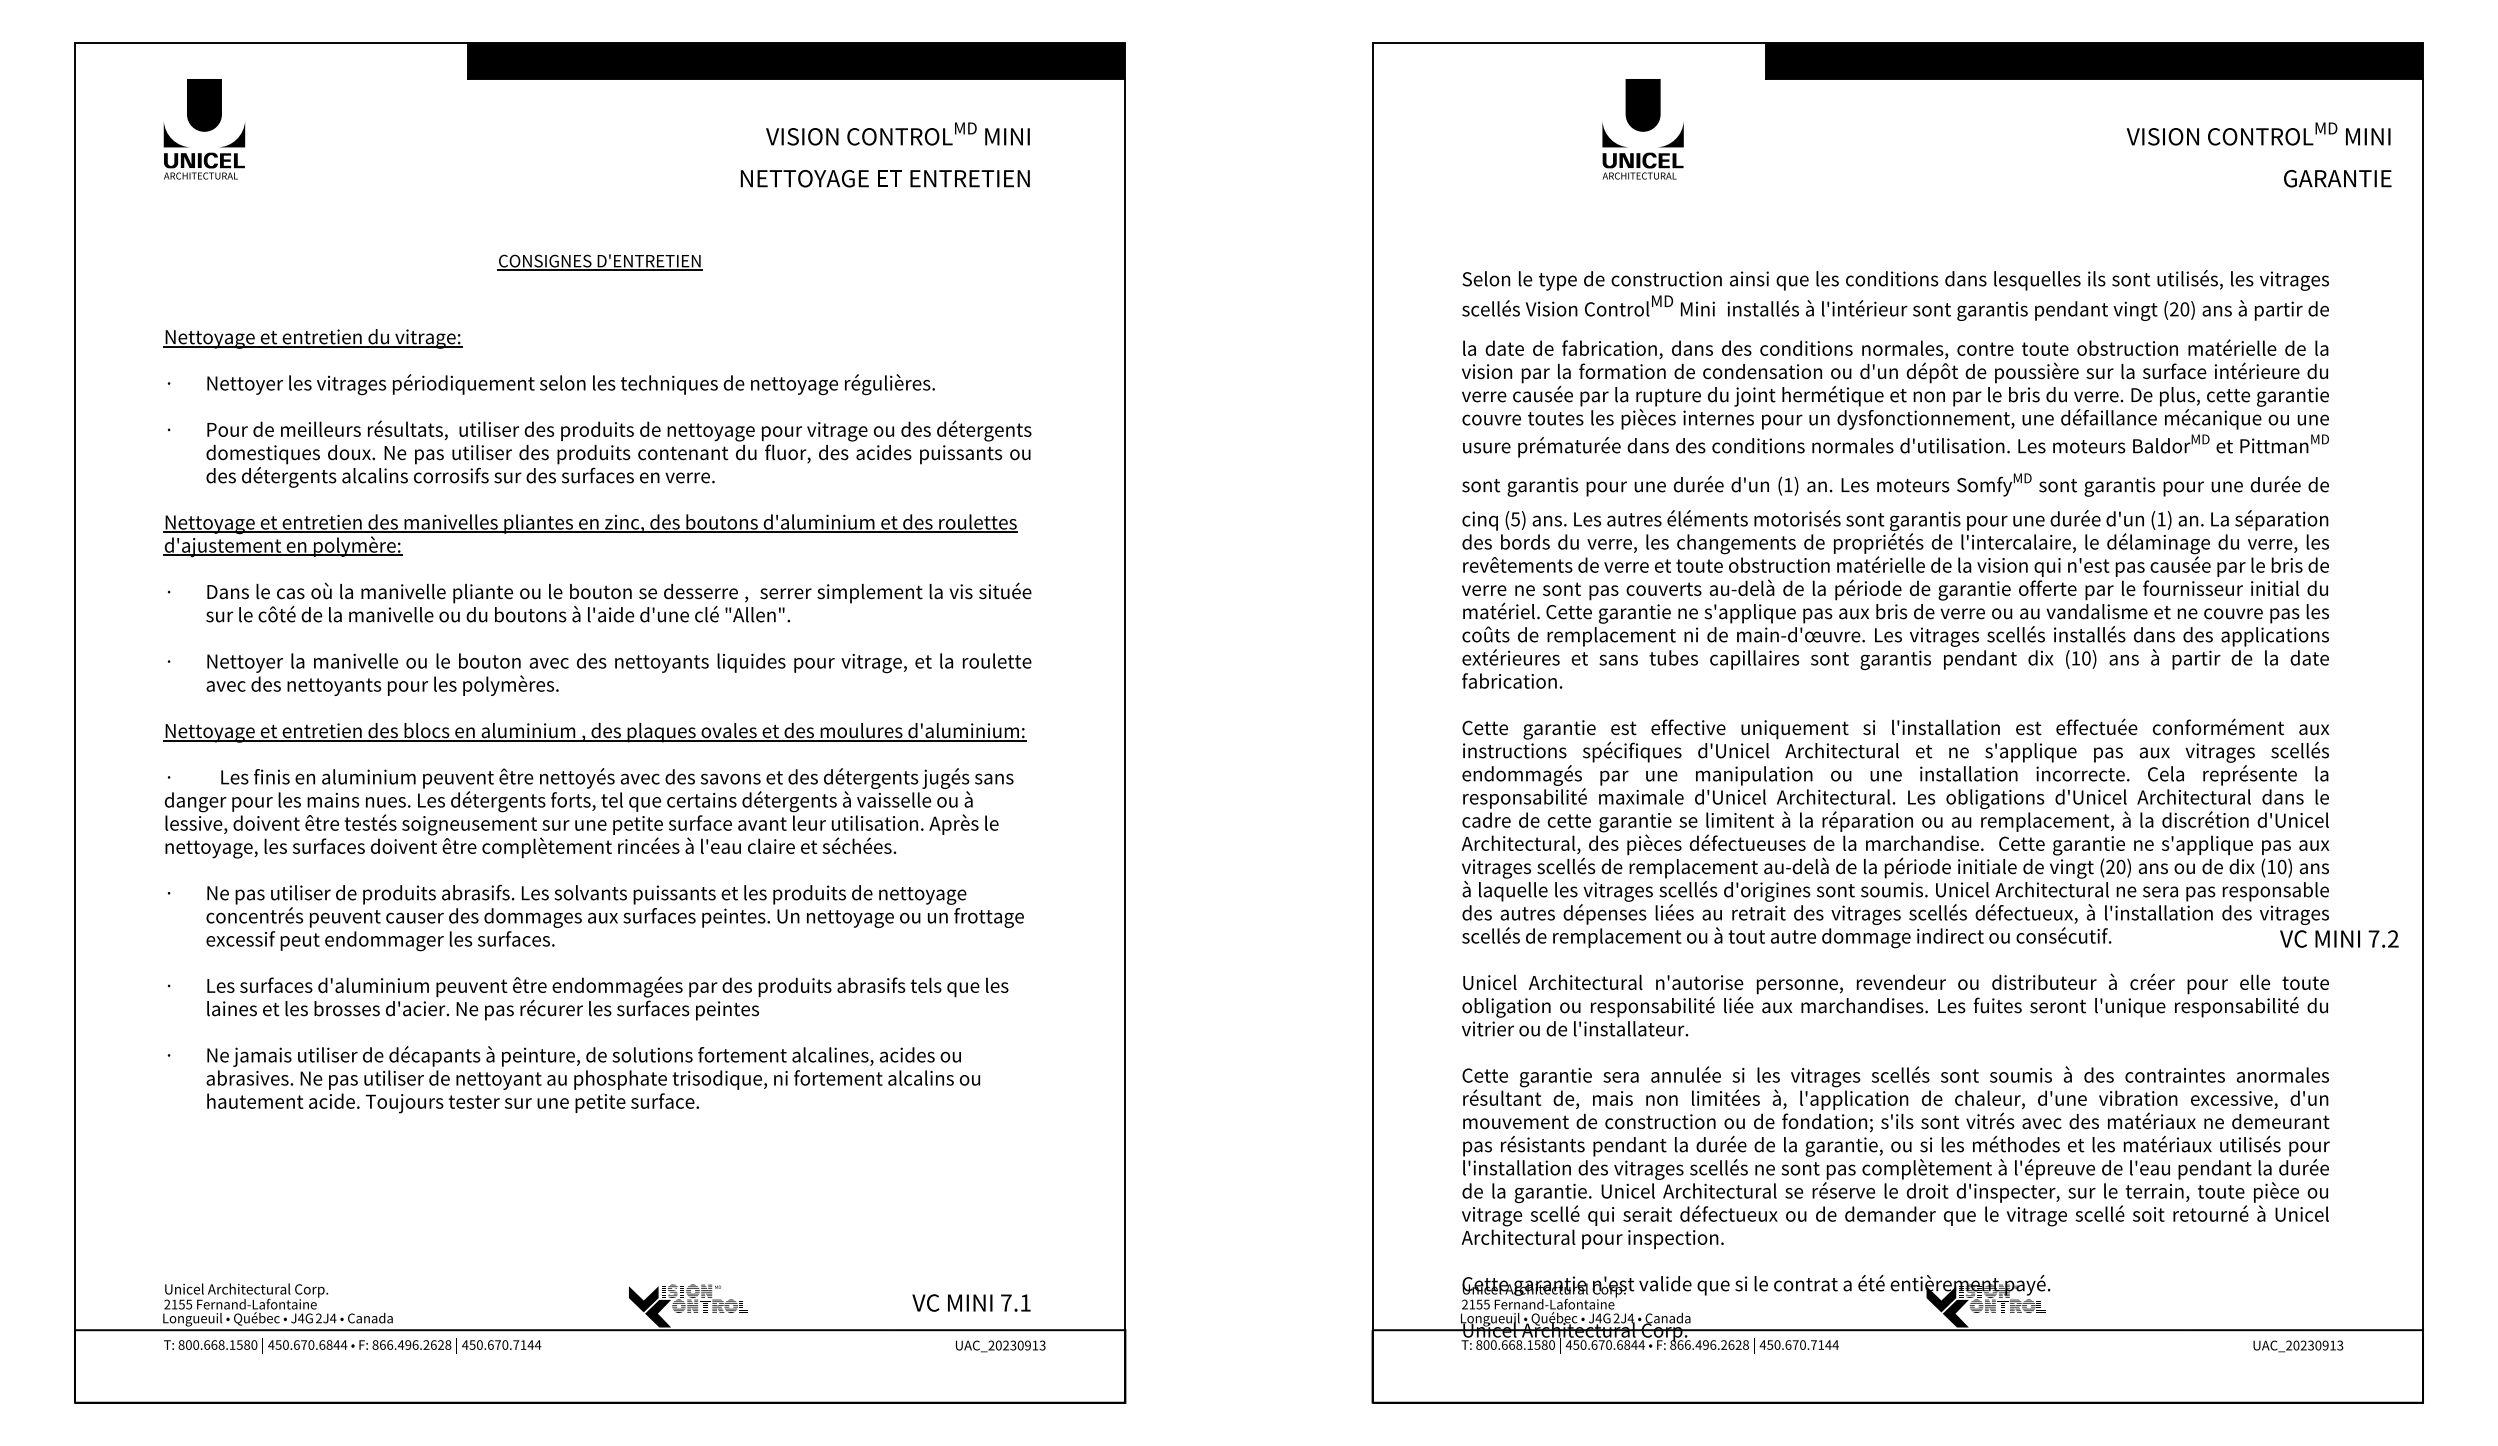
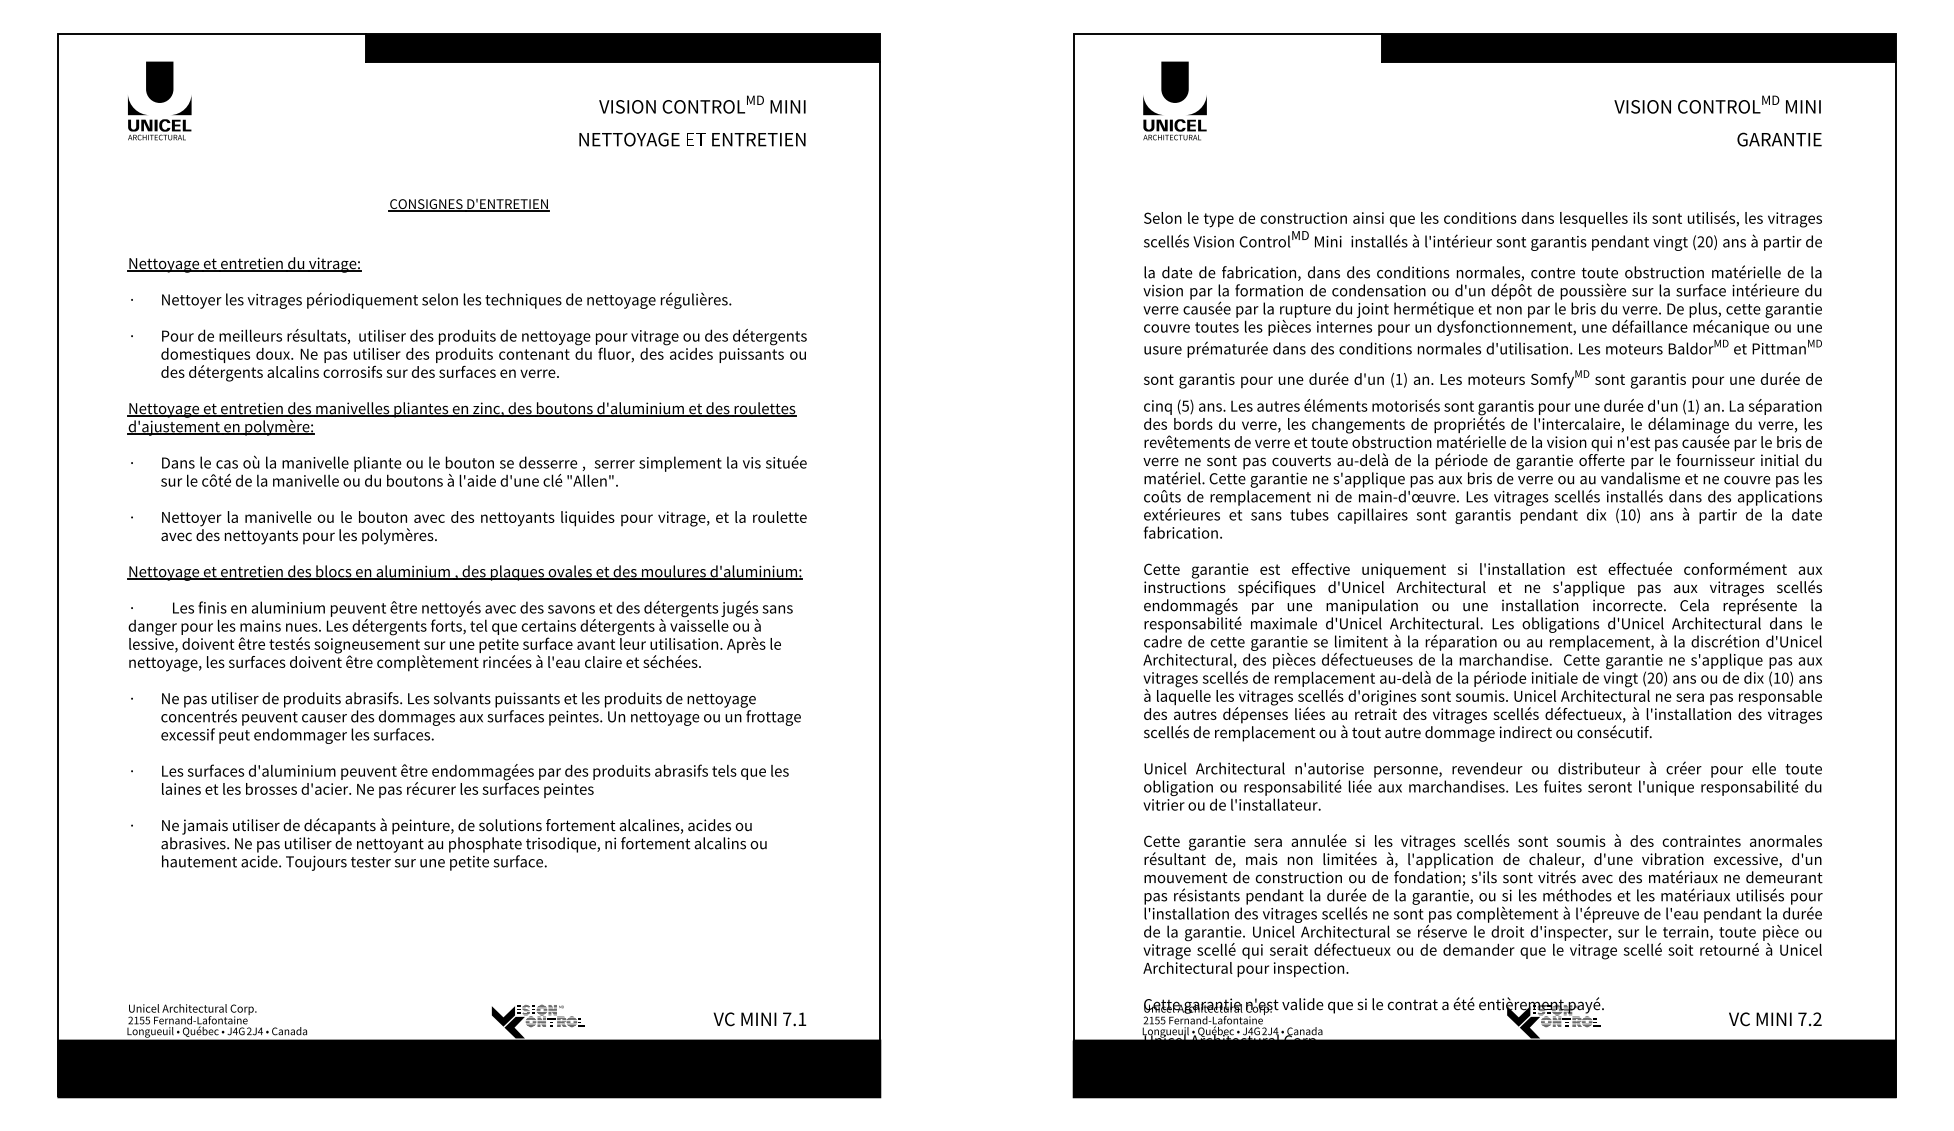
text: (1642, 129) -> (1174, 101), moved
text: (2258, 154) -> (1717, 120), moved
text: (2339, 938) -> (1775, 1018), moved
fill: (599, 1366) -> (468, 1068), added
fill: (1897, 1366) -> (1484, 1068), added

